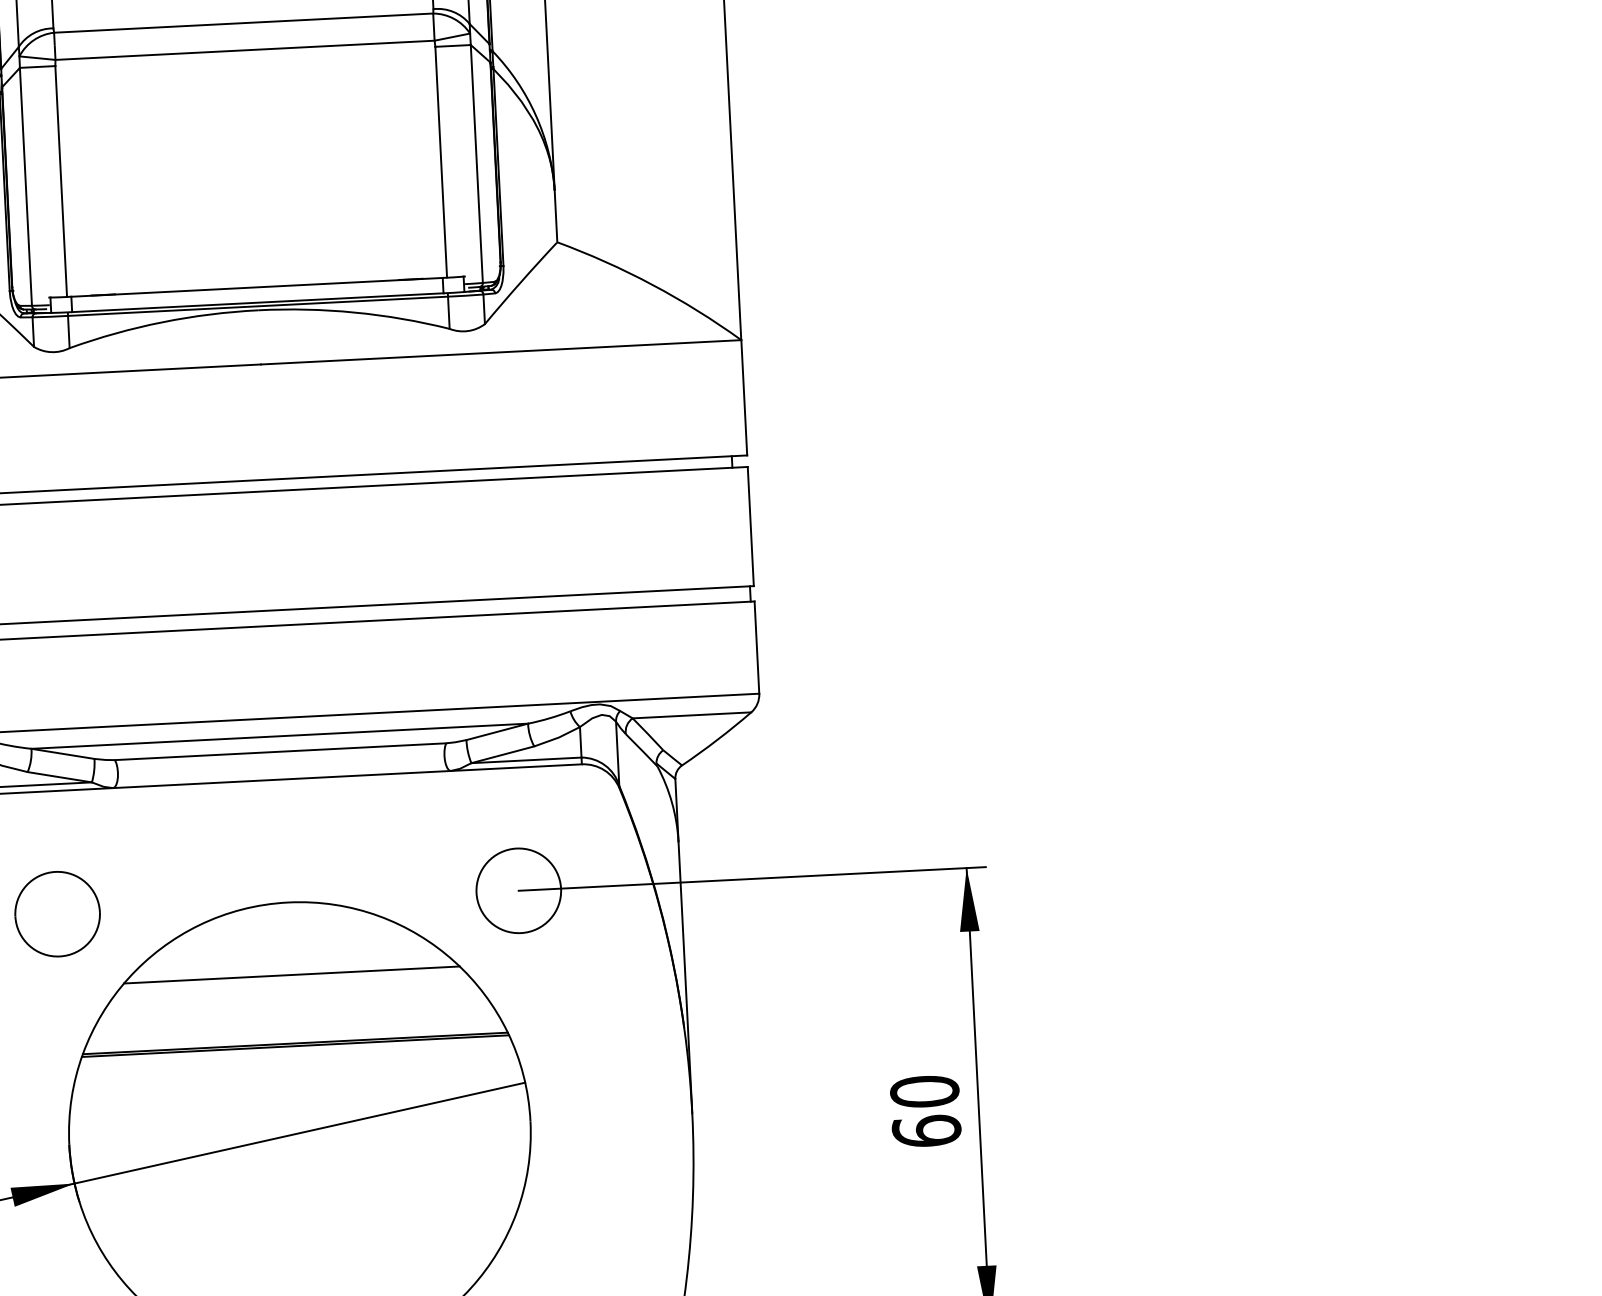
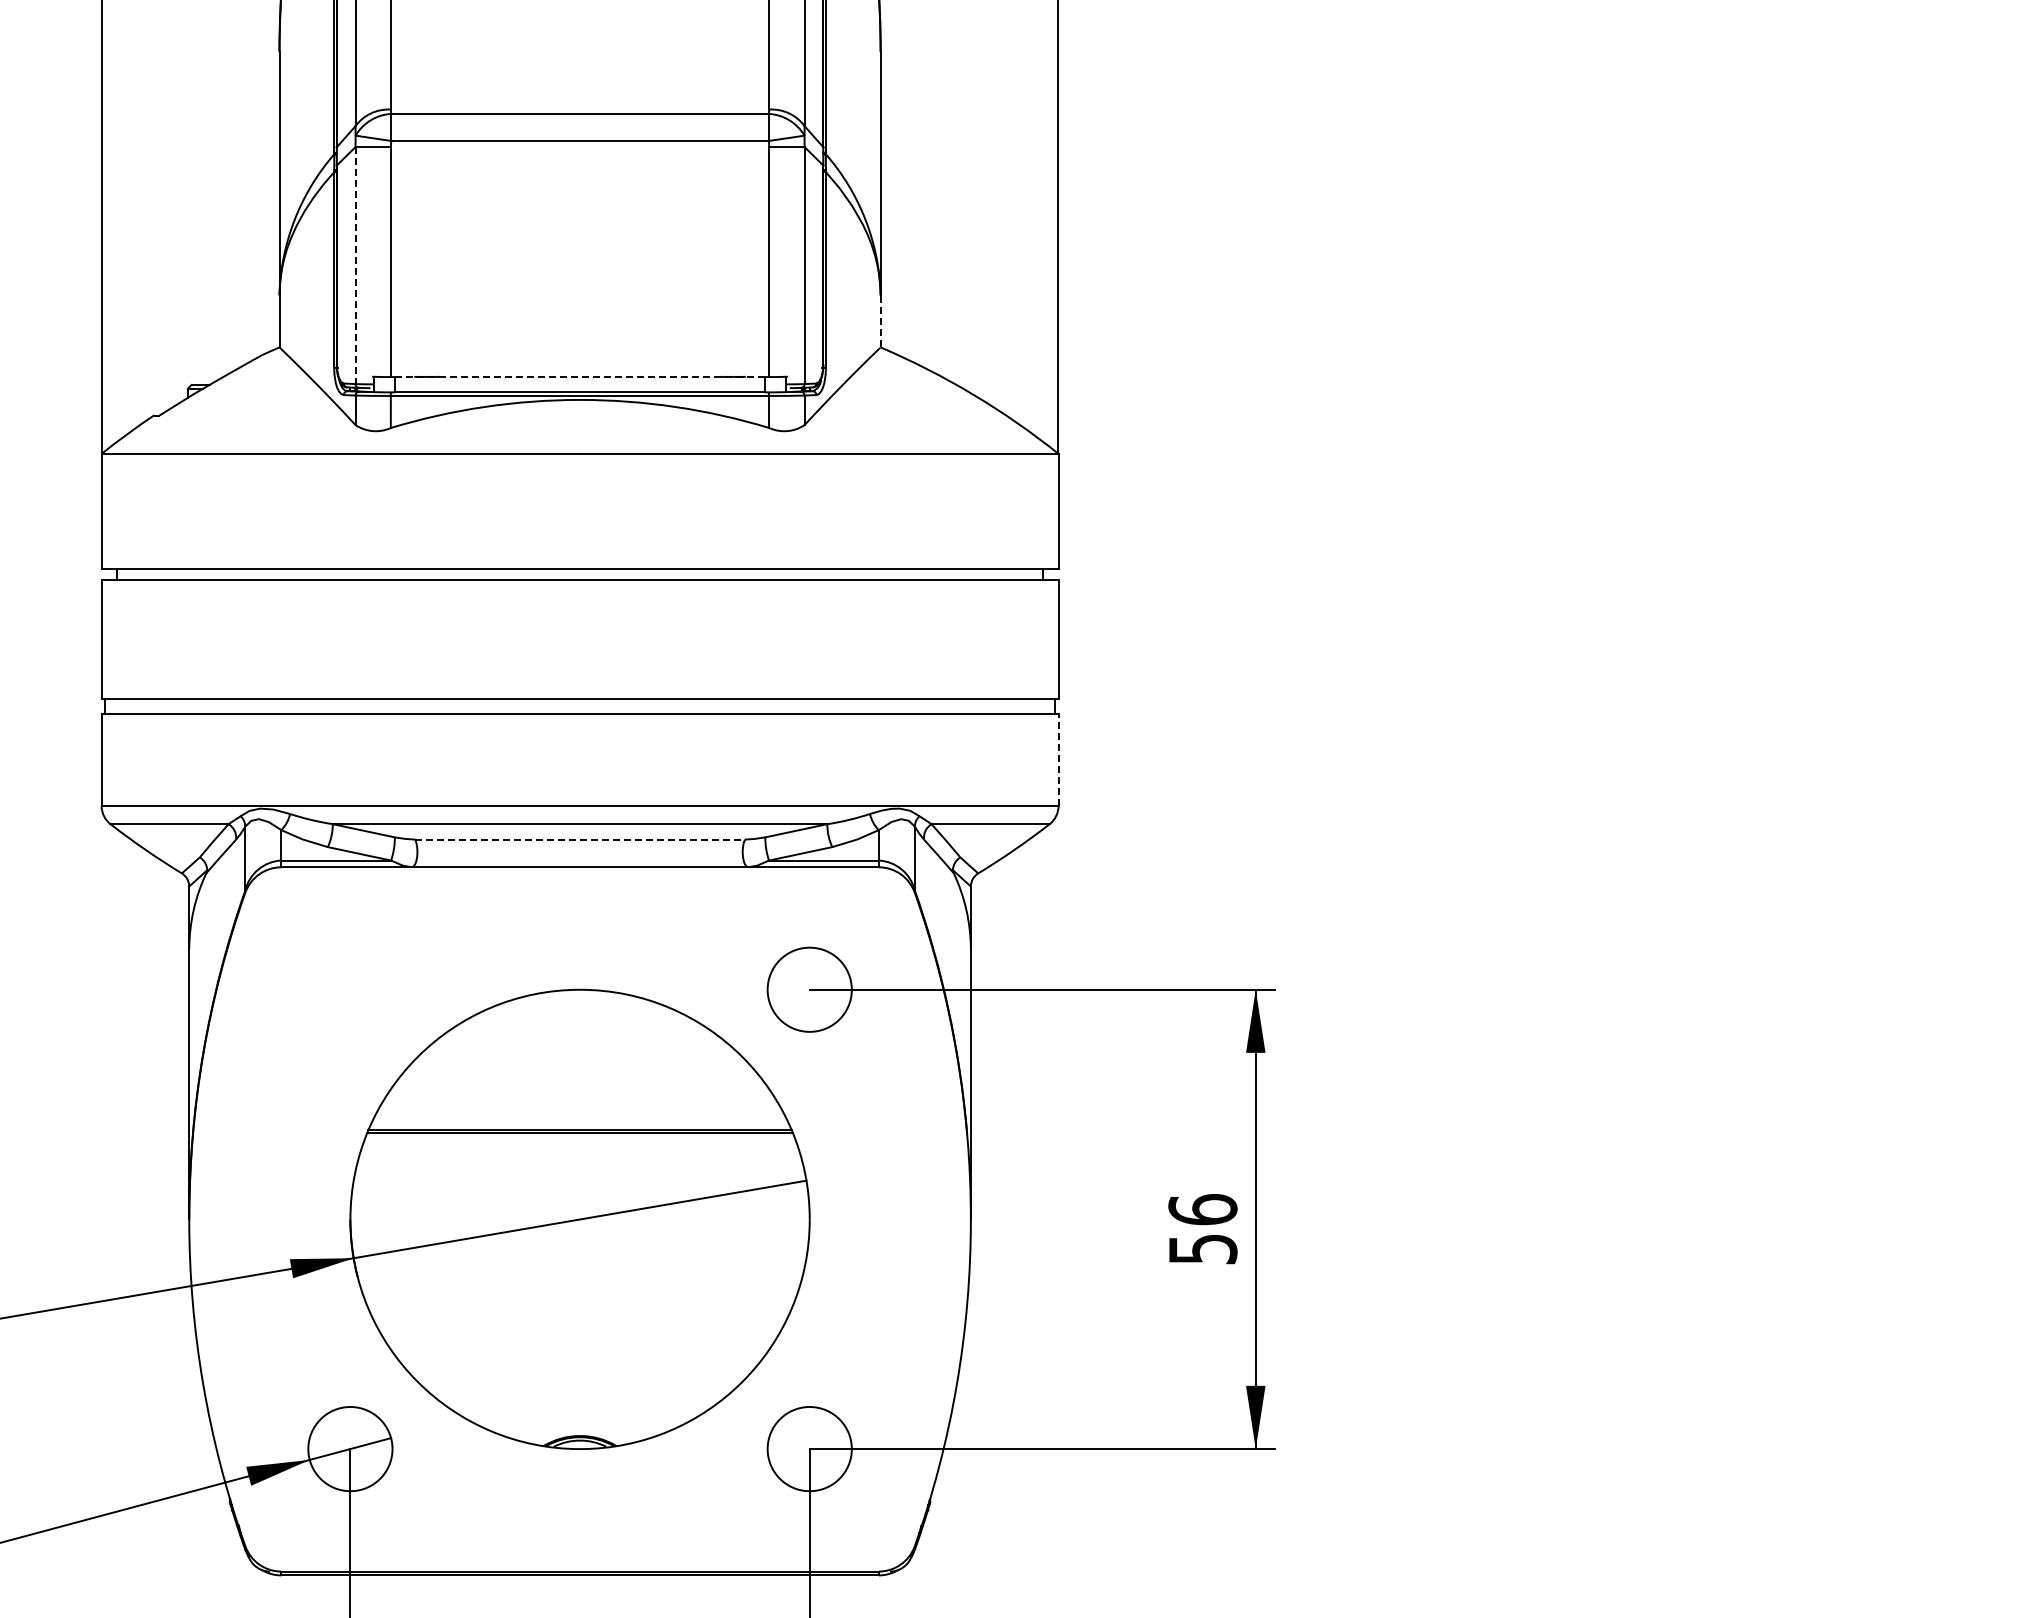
line: (25, 187) -> (355, 266), solid -> dashed
line: (555, 216) -> (880, 321), solid -> dashed
line: (257, 287) -> (580, 377), solid -> dashed
line: (756, 647) -> (1058, 760), solid -> dashed
line: (281, 751) -> (580, 839), solid -> dashed
part: (57, 913) -> (350, 989), removed
line: (291, 974) -> (579, 1061), removed
text: (925, 1111) -> (1202, 1229), 60 -> 56

